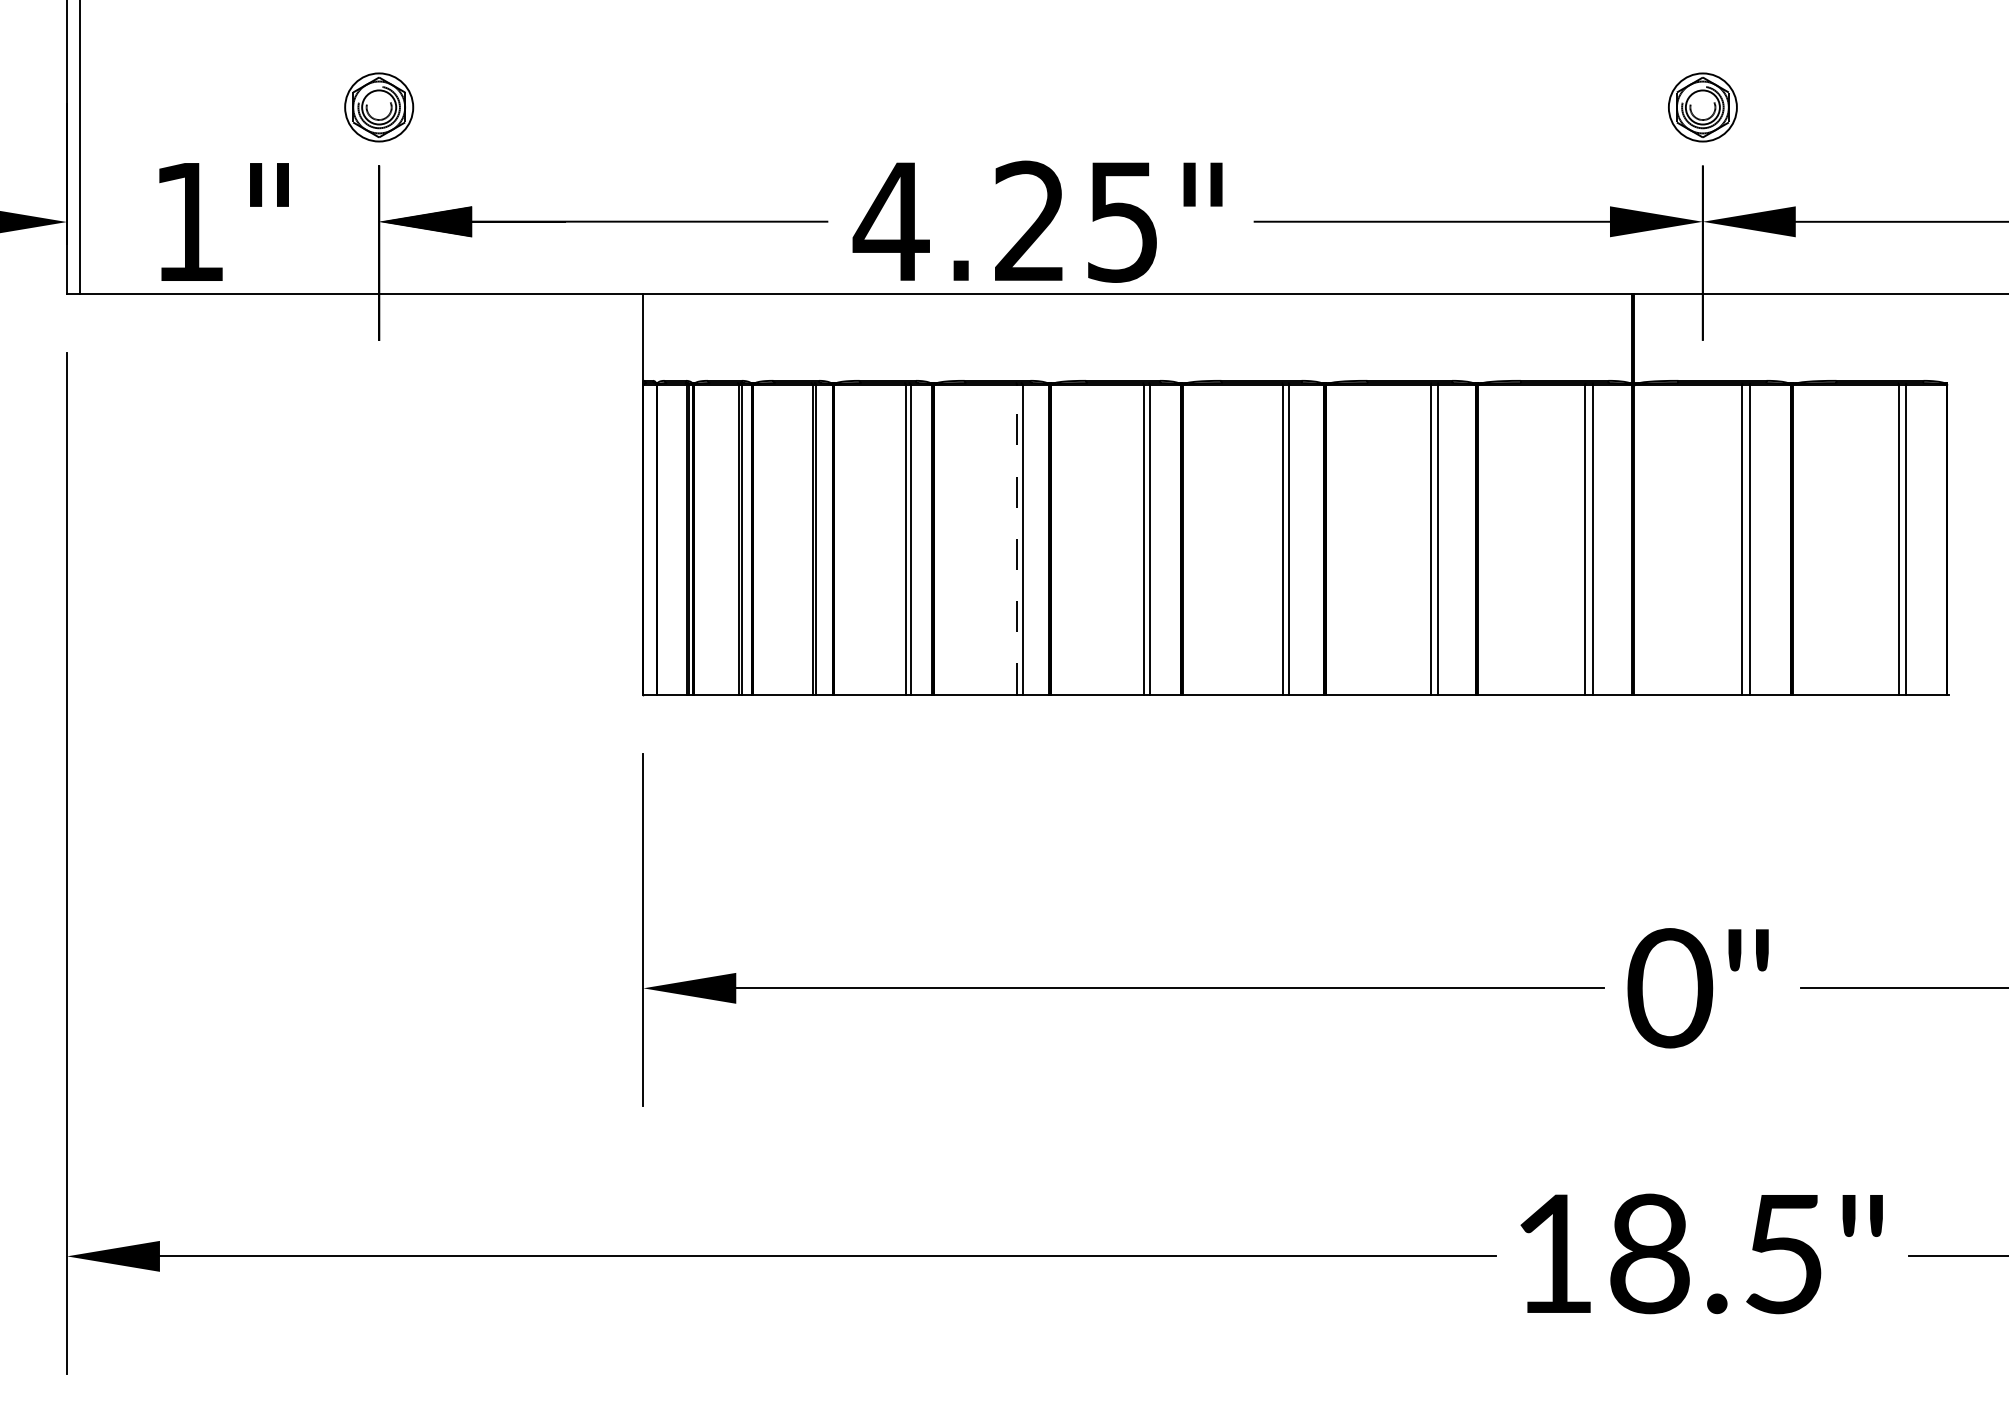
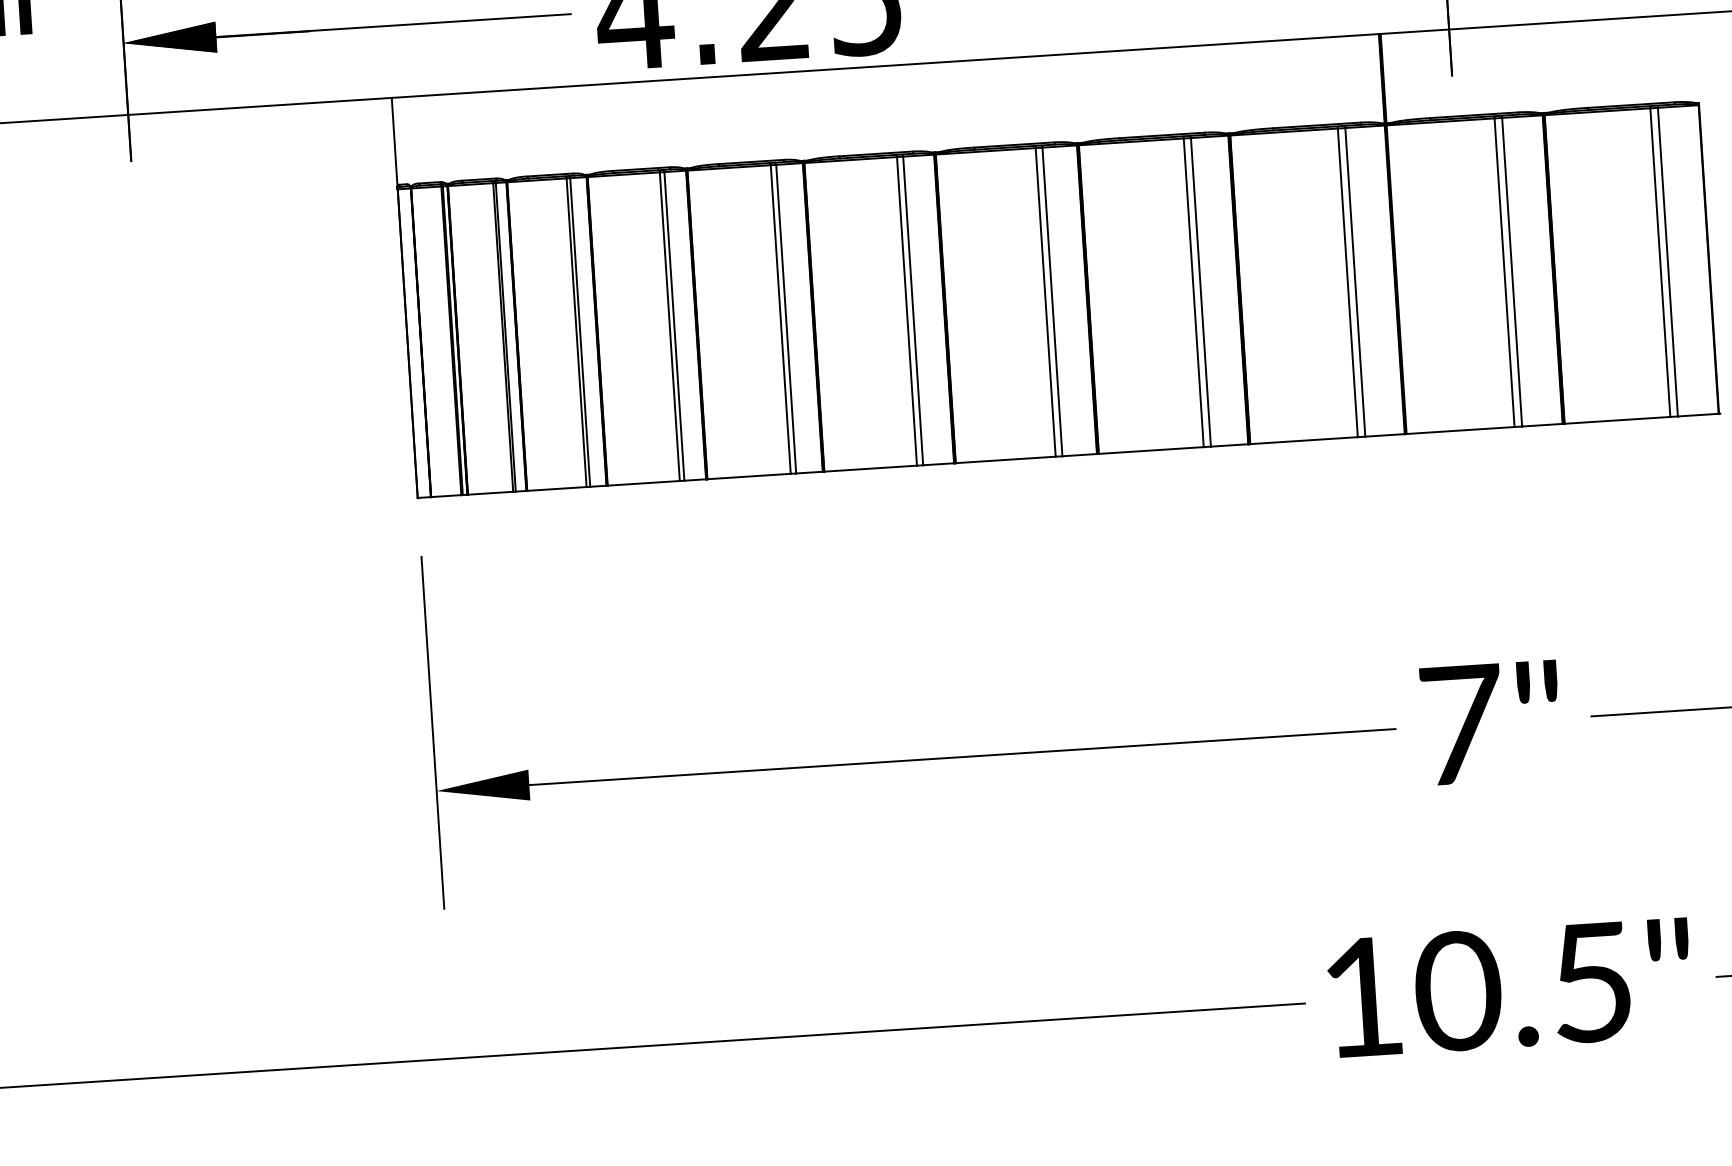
line: (1017, 539) -> (781, 319), dashed -> solid
text: (1670, 988) -> (1461, 724), 0" -> 7"
text: (1649, 1254) -> (1457, 991), 18.5" -> 10.5"

